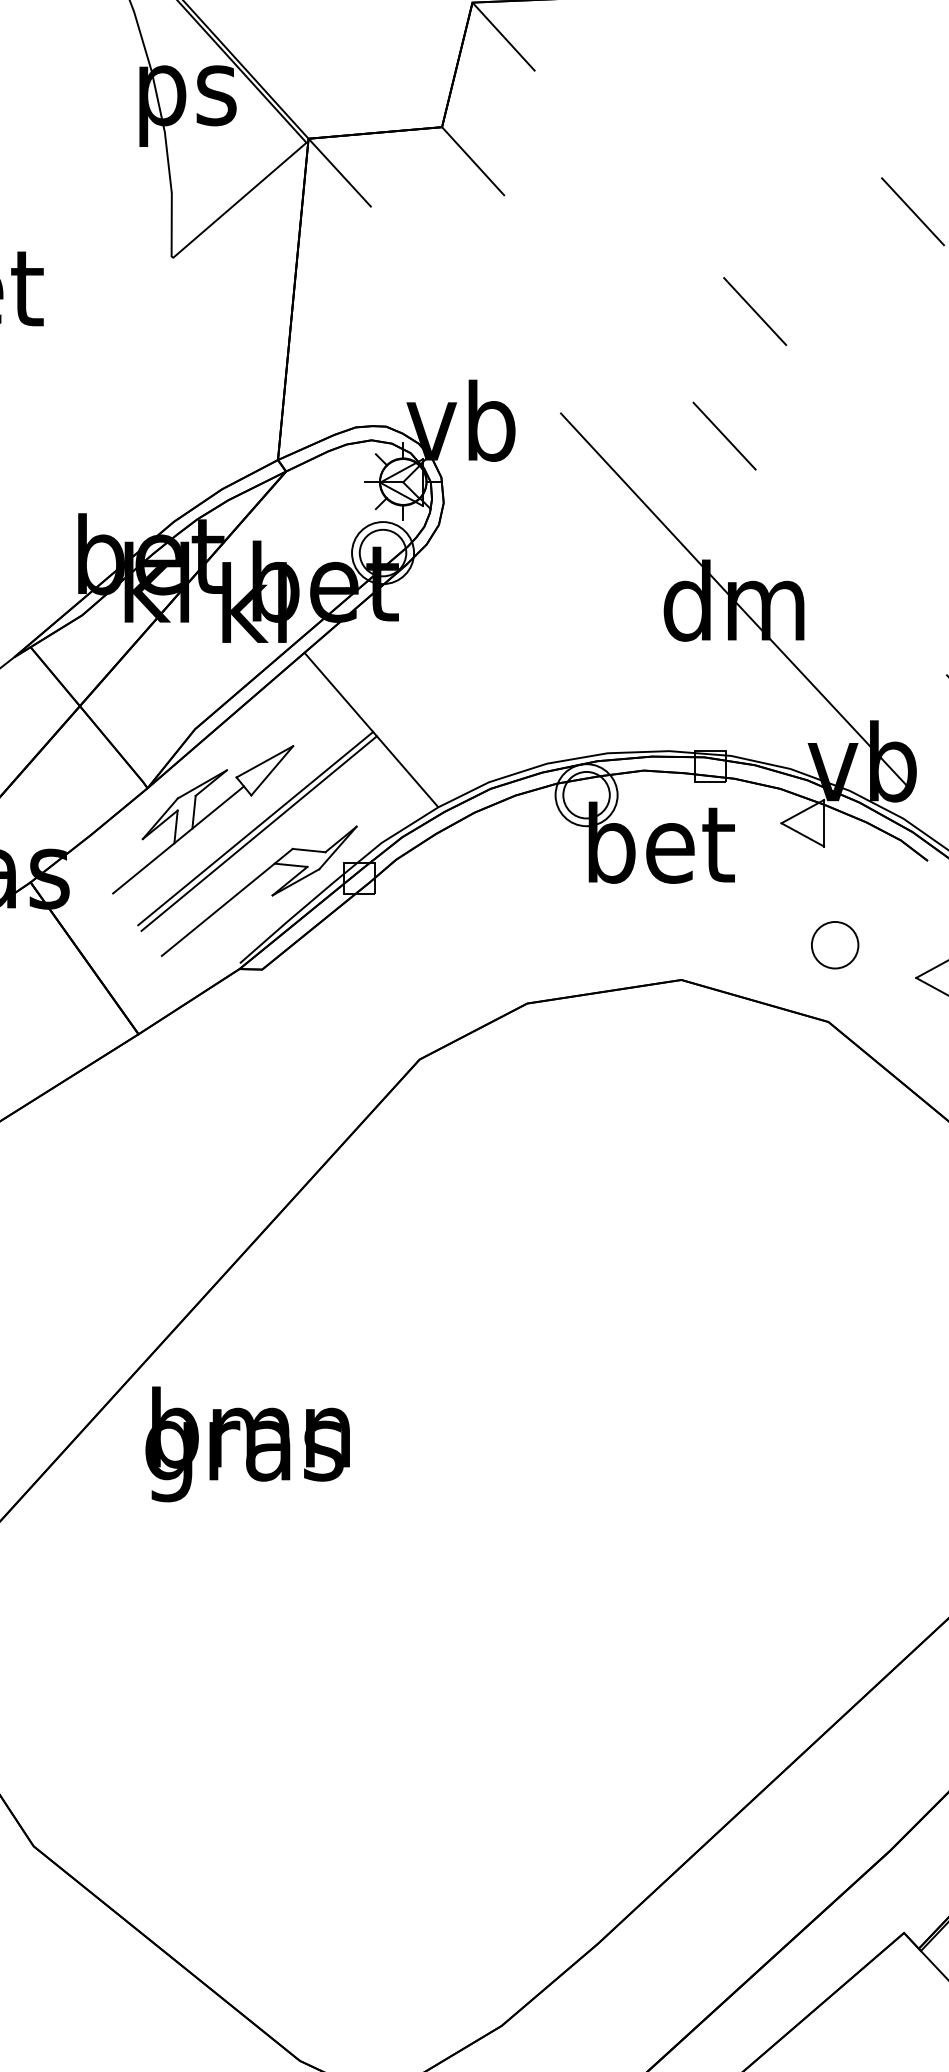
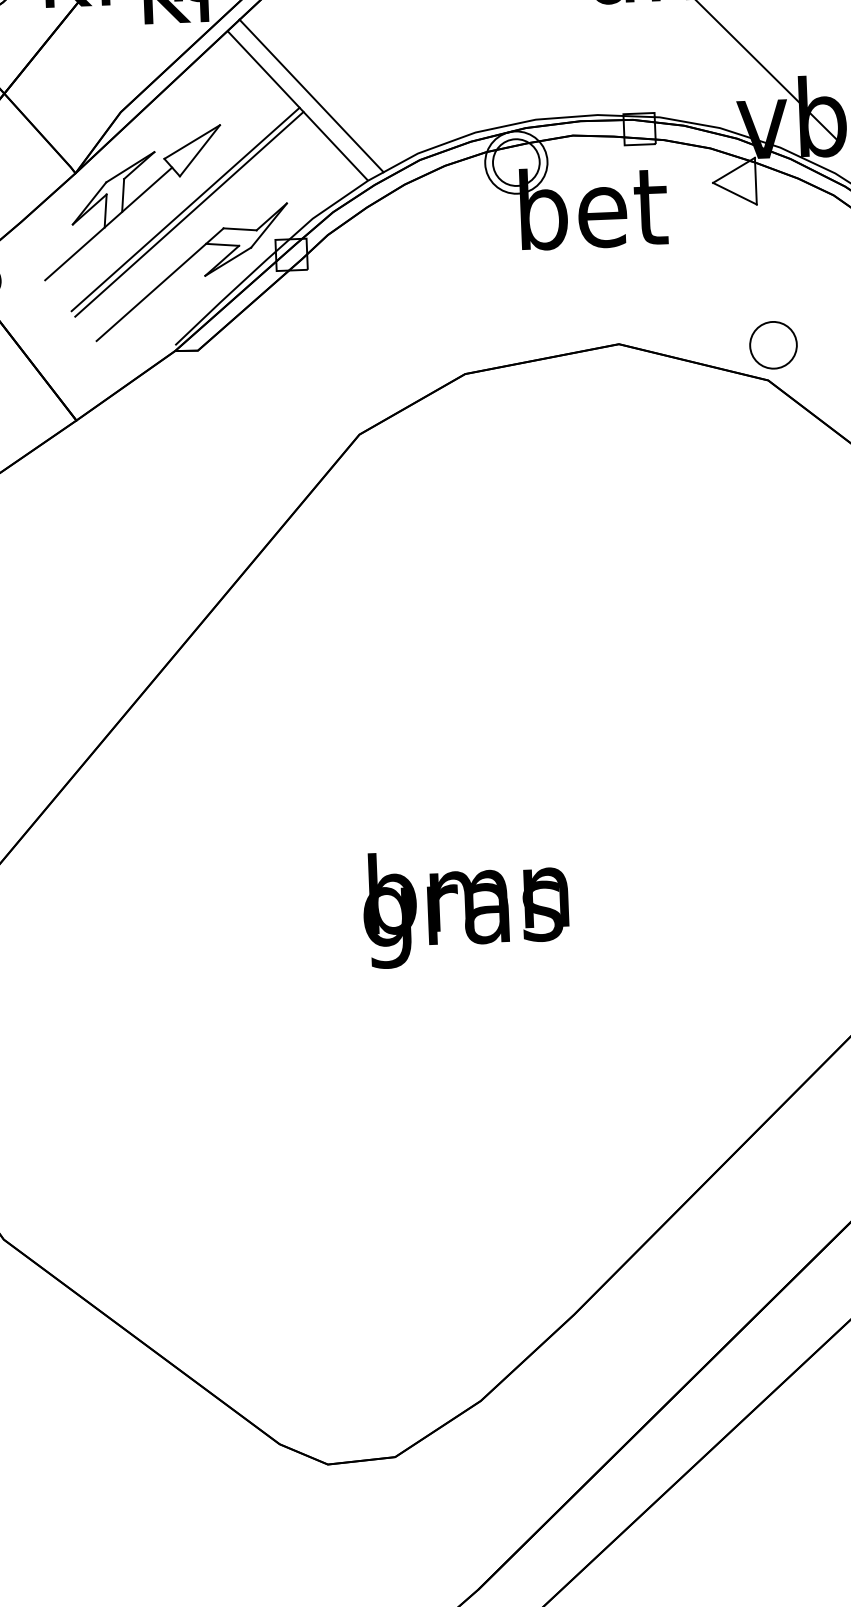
line: (385, 720) -> (311, 95), added
part: (835, 945) -> (773, 345), moved
text: (247, 1444) -> (465, 907), moved

